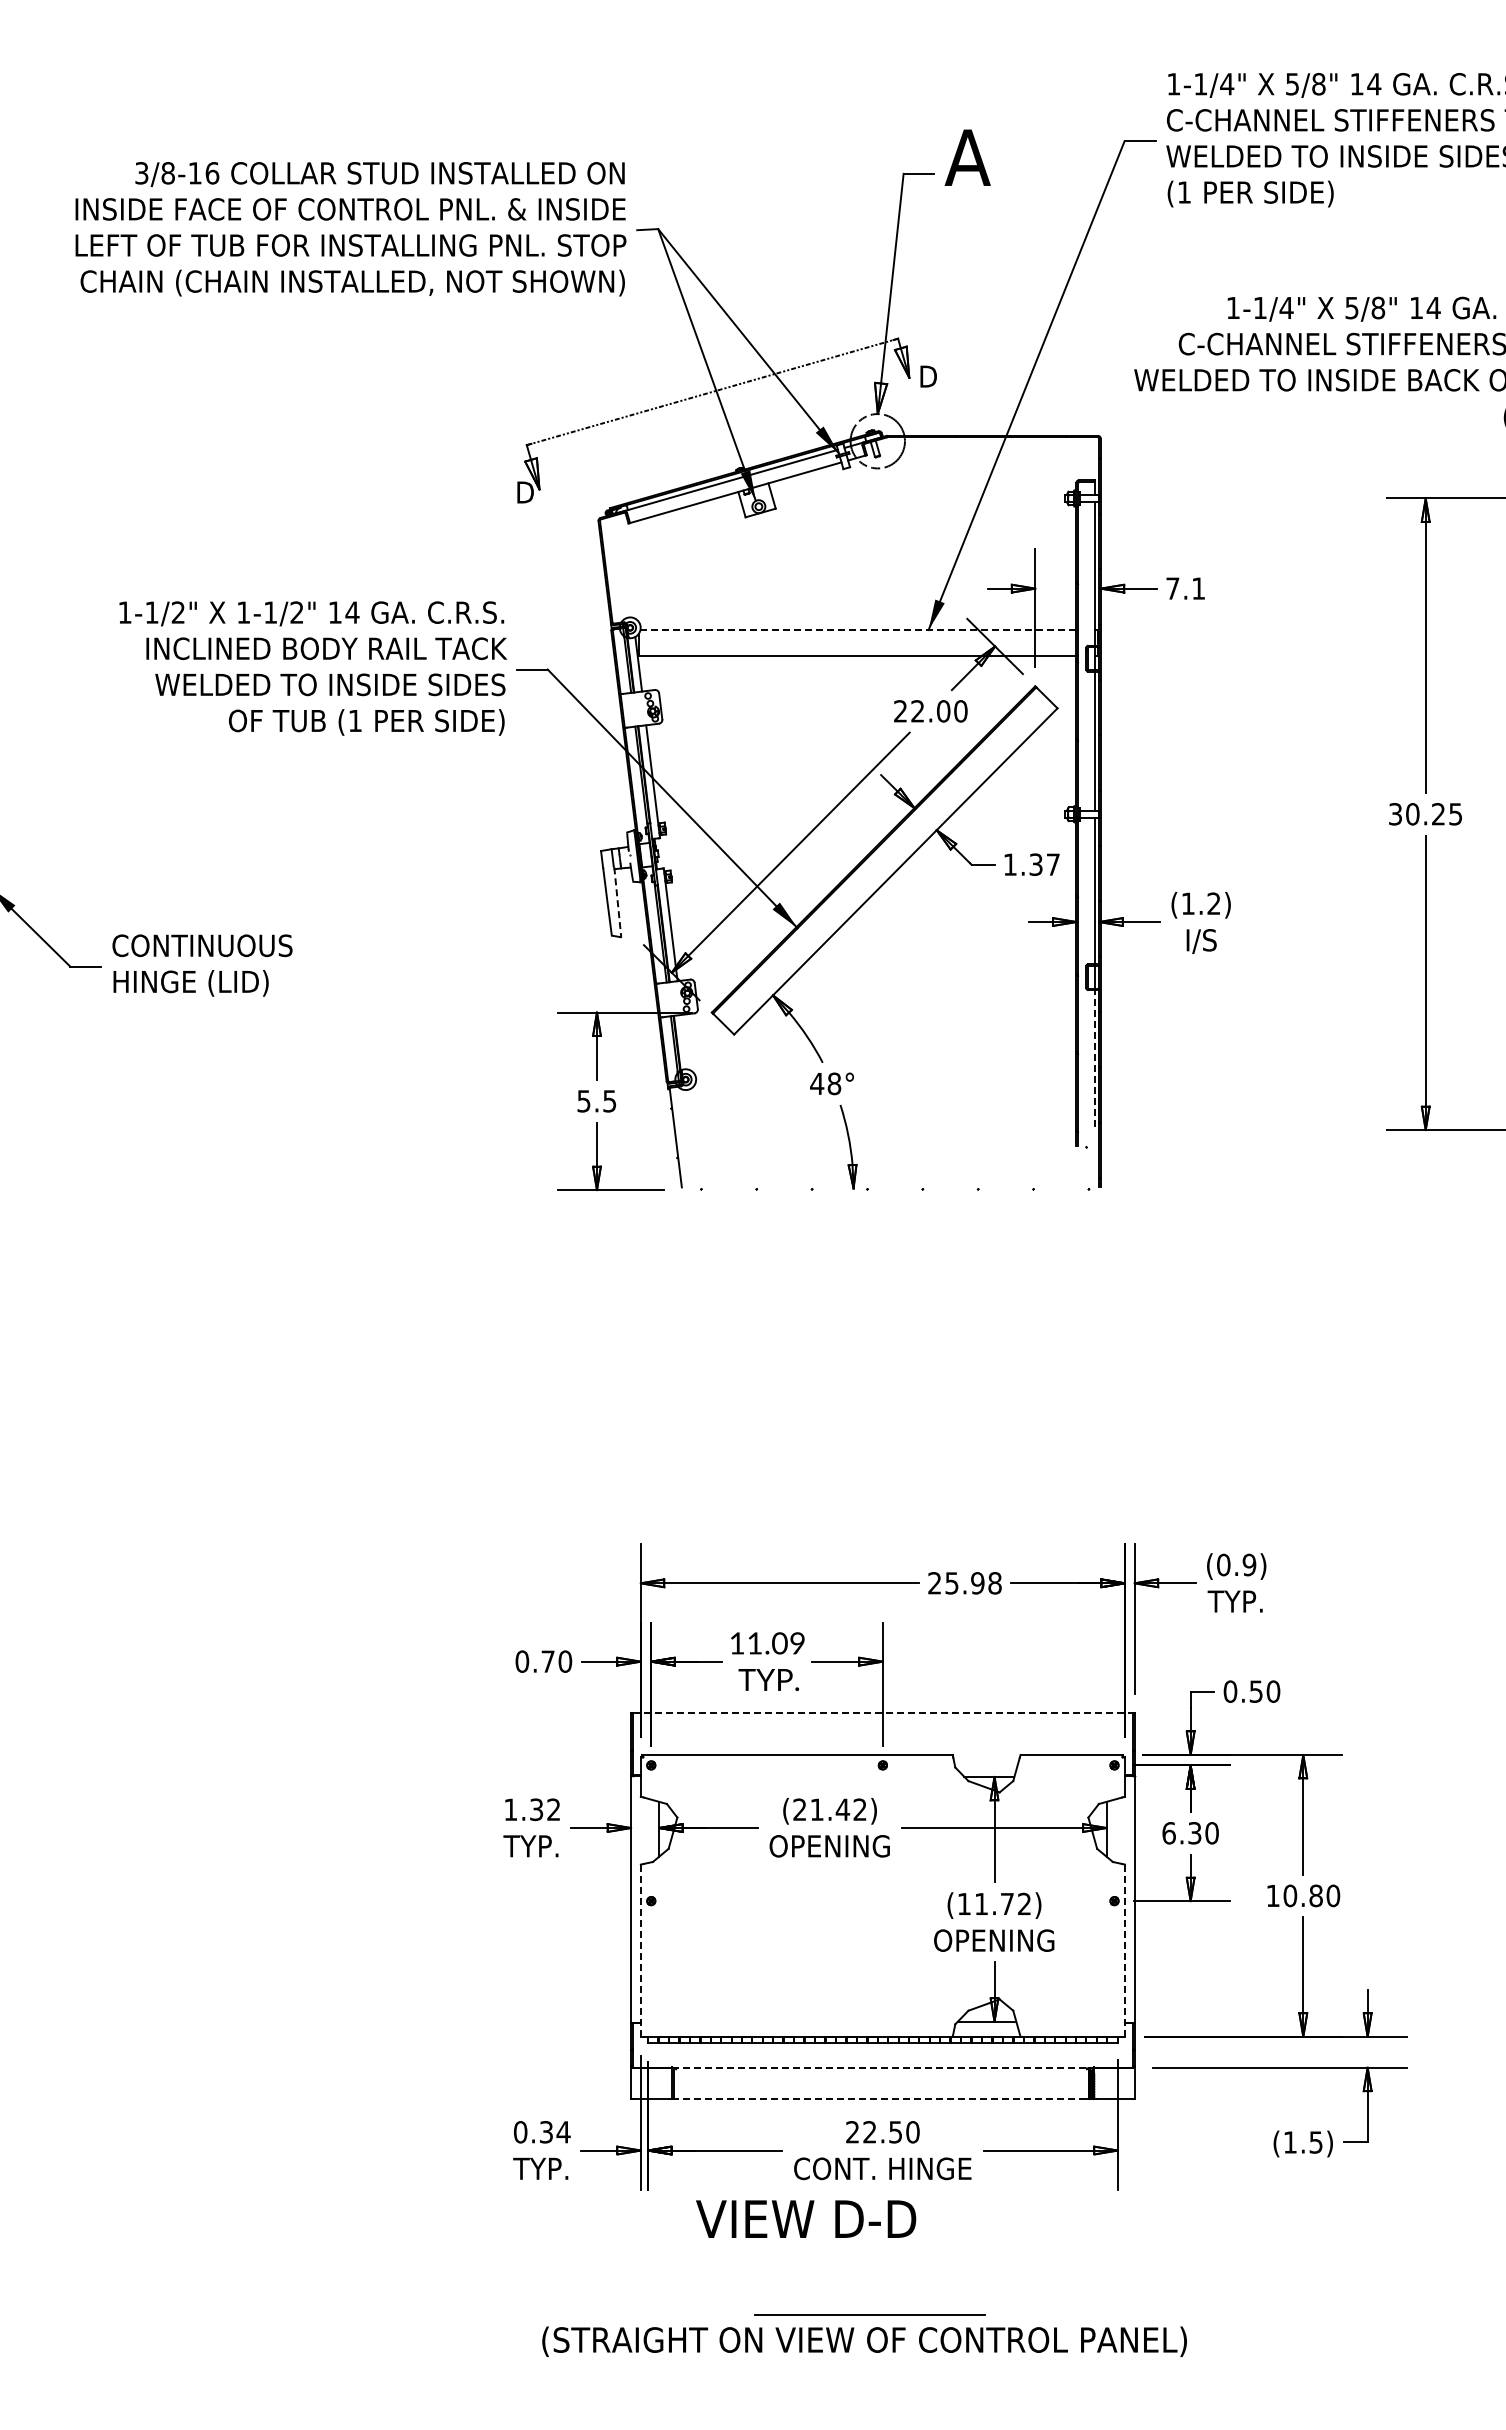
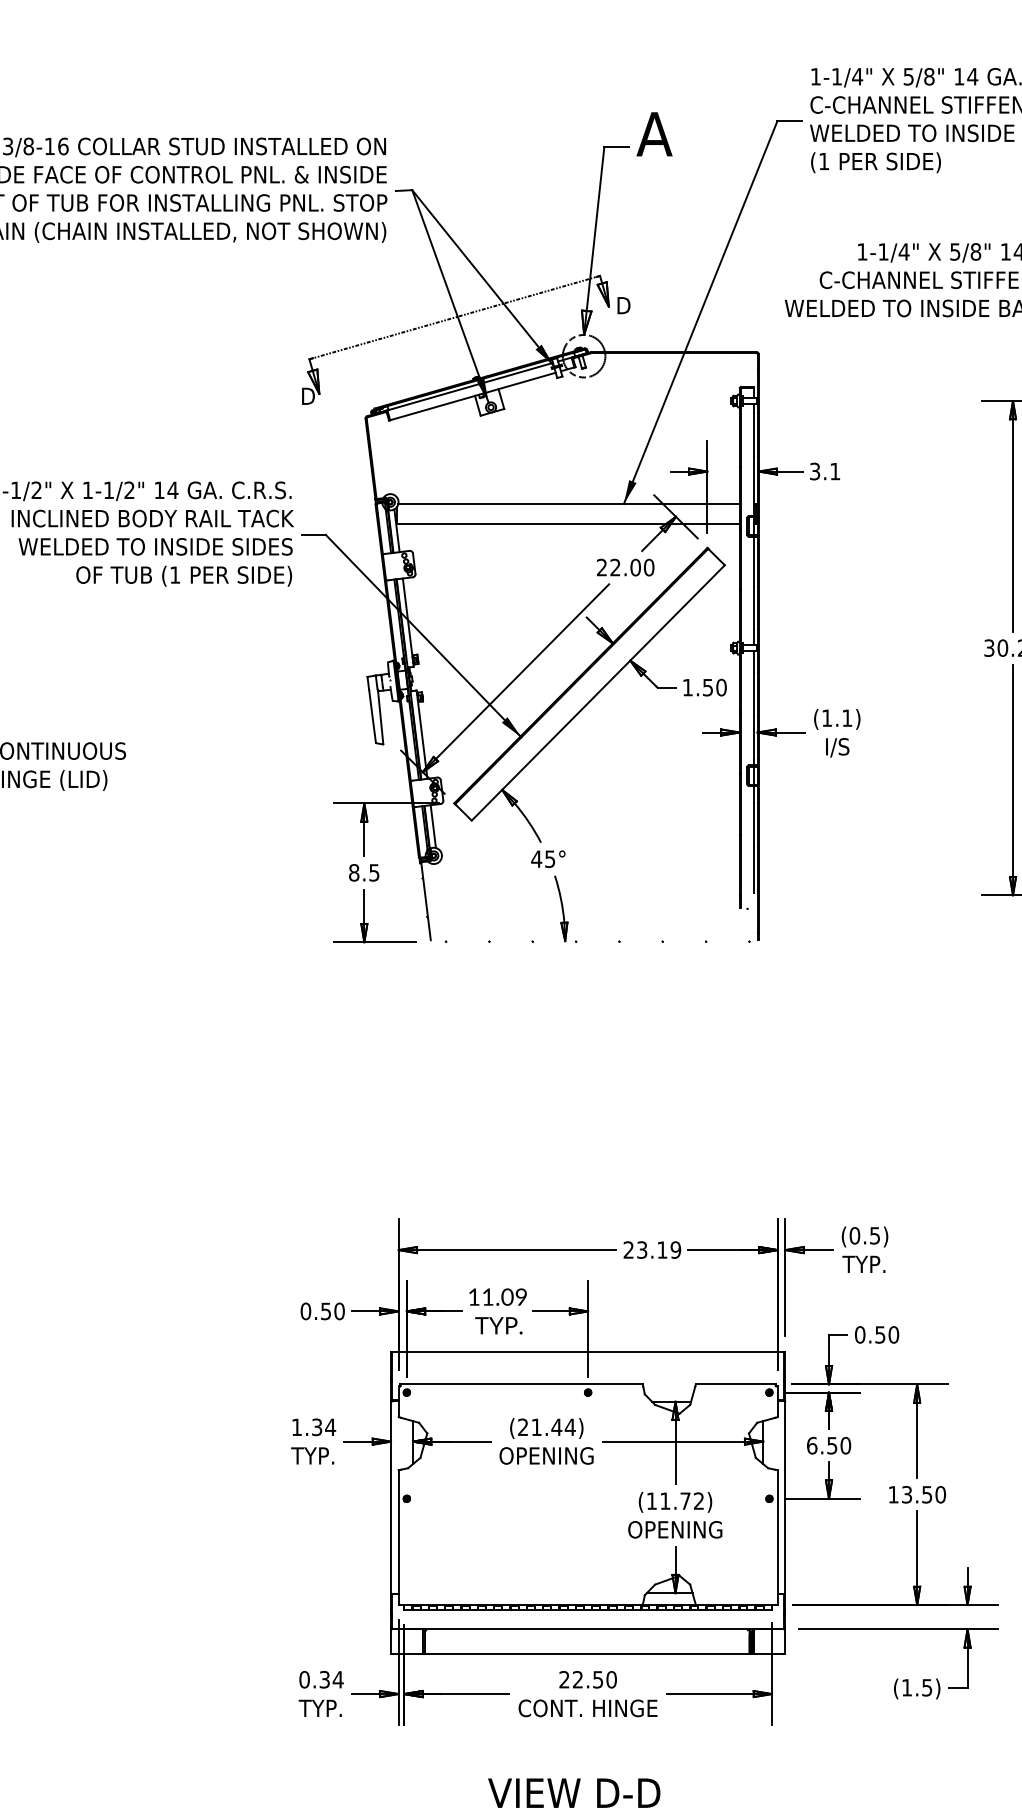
text: (1172, 588) -> (814, 471), 7.1 -> 3.1
line: (858, 630) -> (569, 504), dashed -> solid
text: (1045, 864) -> (715, 687), 1.37 -> 1.50
line: (617, 902) -> (380, 717), dashed -> solid
text: (1213, 903) -> (846, 718), (1.2) -> (1.1)
line: (684, 1041) -> (432, 826), added
line: (1094, 1057) -> (753, 838), dashed -> solid
text: (834, 1083) -> (550, 858), 48° -> 45°
text: (583, 1101) -> (353, 872), 5.5 -> 8.5
text: (1249, 1564) -> (875, 1235), (0.9) -> (0.5)
text: (973, 1583) -> (659, 1250), 25.98 -> 23.19
text: (547, 1661) -> (325, 1311), 0.70 -> 0.50
line: (883, 1713) -> (588, 1352), dashed -> solid
text: (553, 1809) -> (330, 1427), 1.32 -> 1.34
text: (860, 1809) -> (570, 1427), (21.42) -> (21.44)
text: (1195, 1832) -> (832, 1445), 6.30 -> 6.50
text: (1302, 1895) -> (916, 1494), 10.80 -> 13.50
line: (640, 1950) -> (398, 1537), dashed -> solid
line: (1124, 1951) -> (777, 1538), dashed -> solid
line: (883, 2067) -> (588, 1629), dashed -> solid
line: (881, 2099) -> (587, 1654), dashed -> solid
text: (806, 2218) -> (574, 1792), moved

